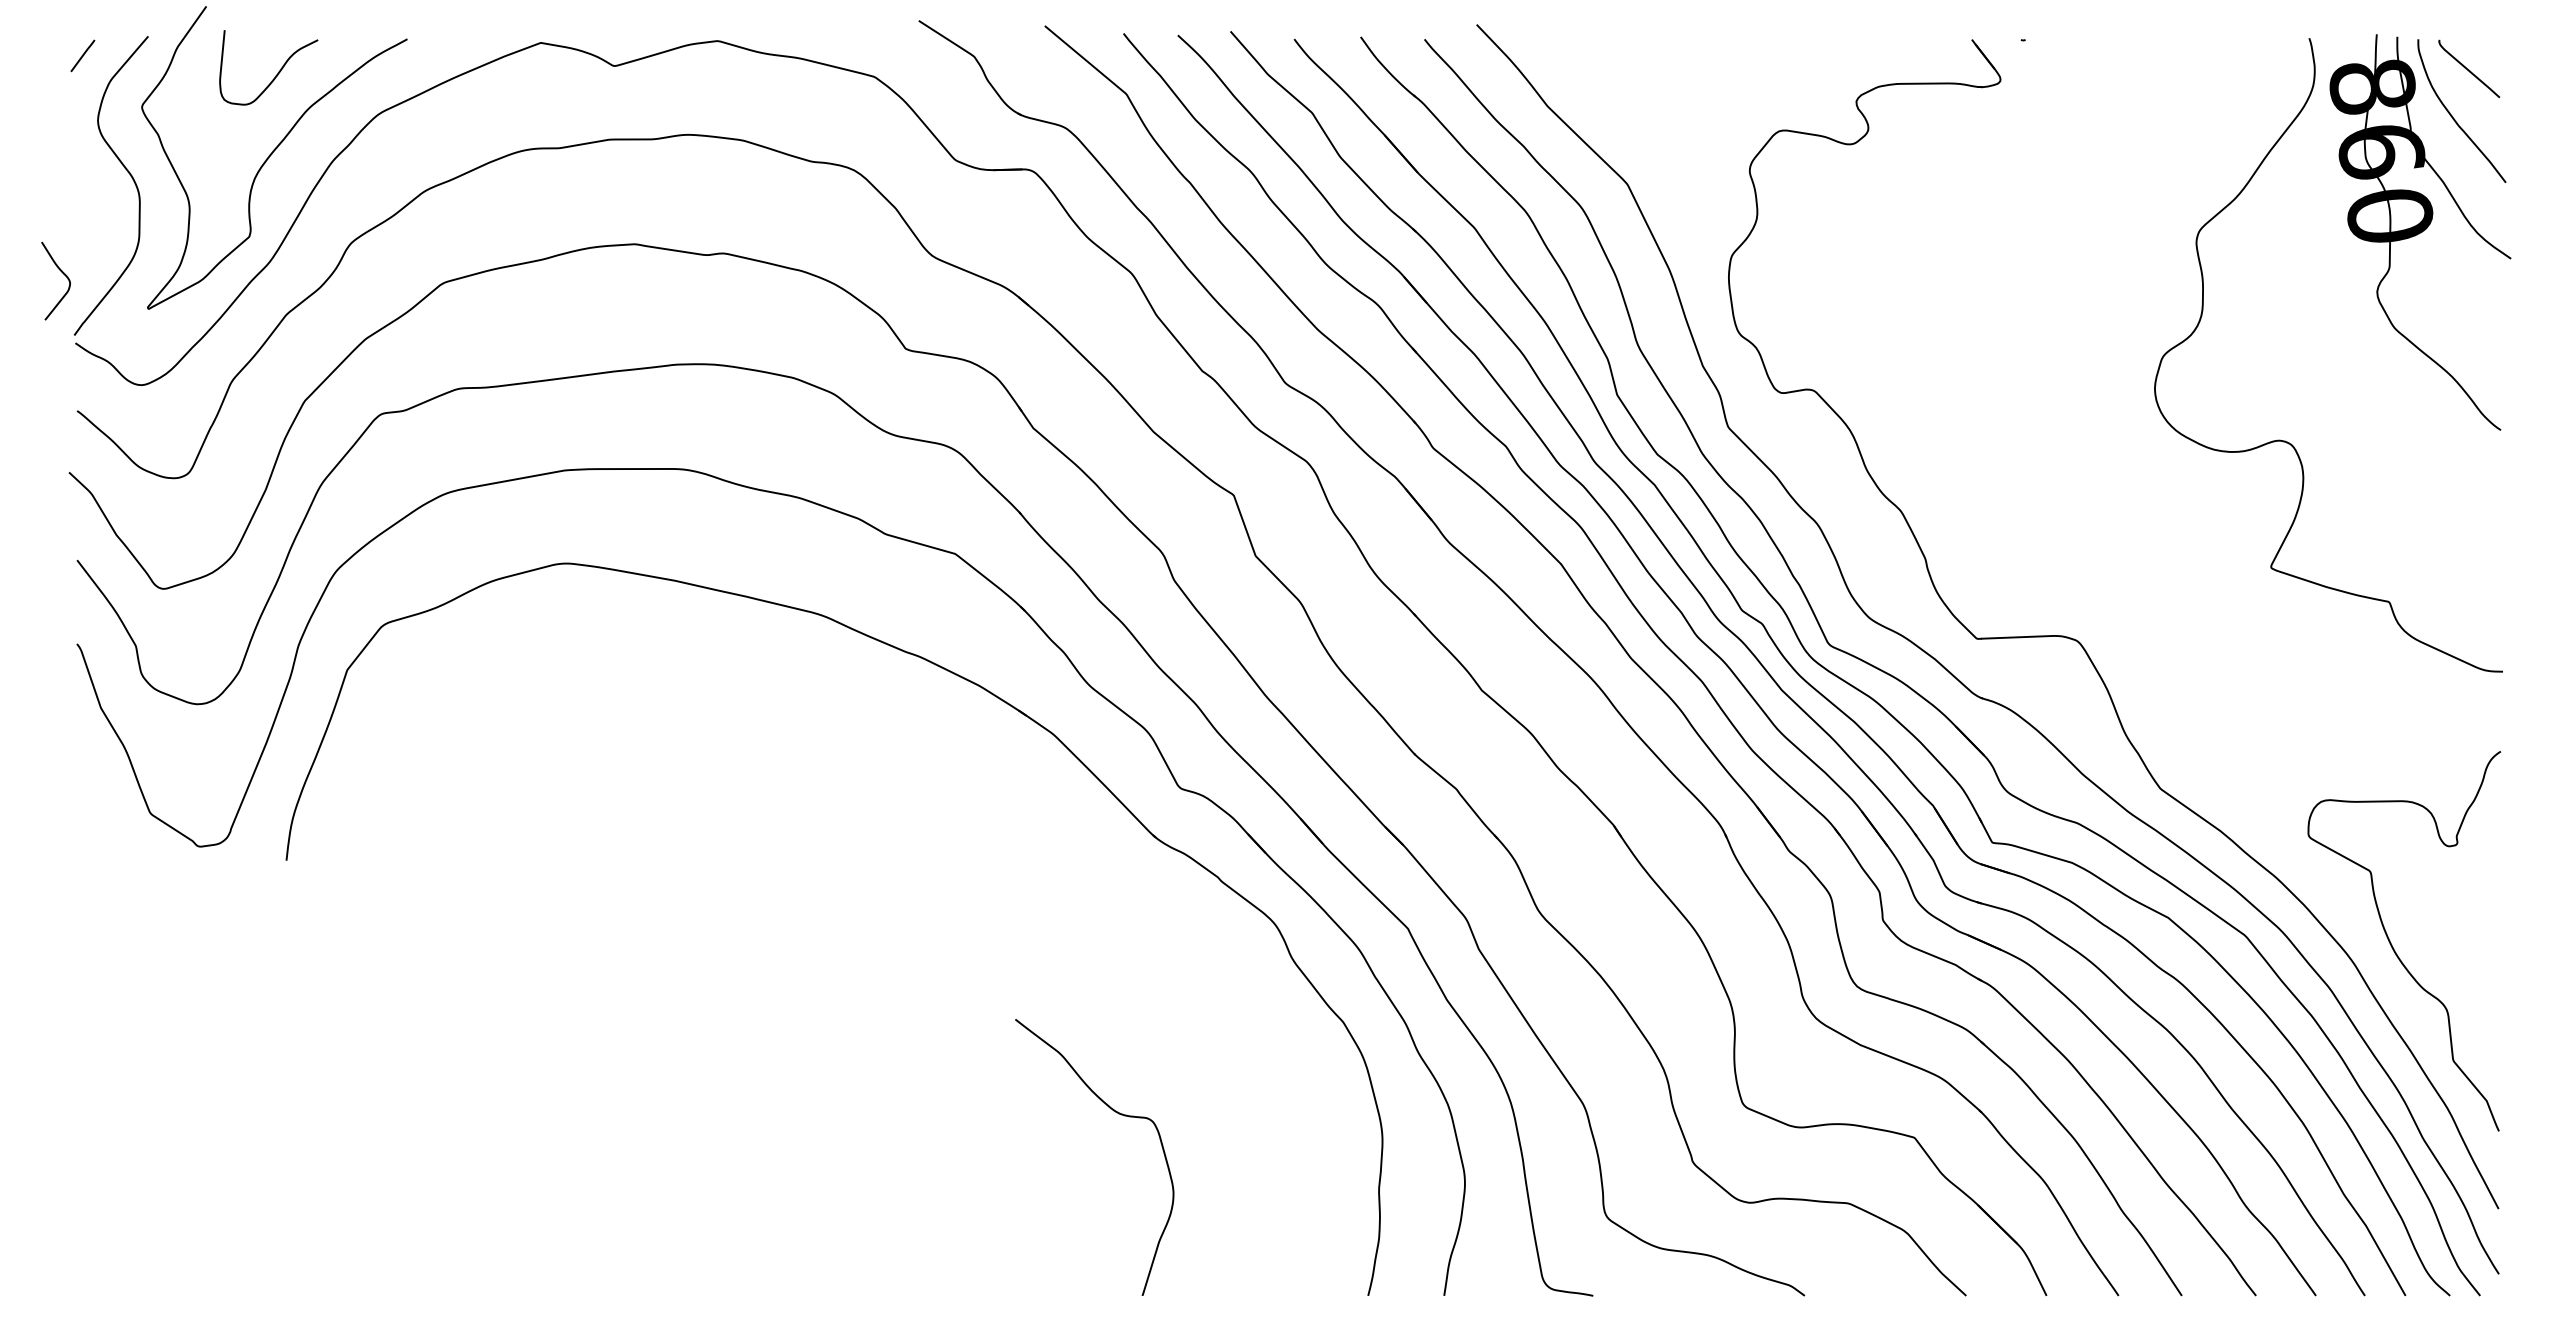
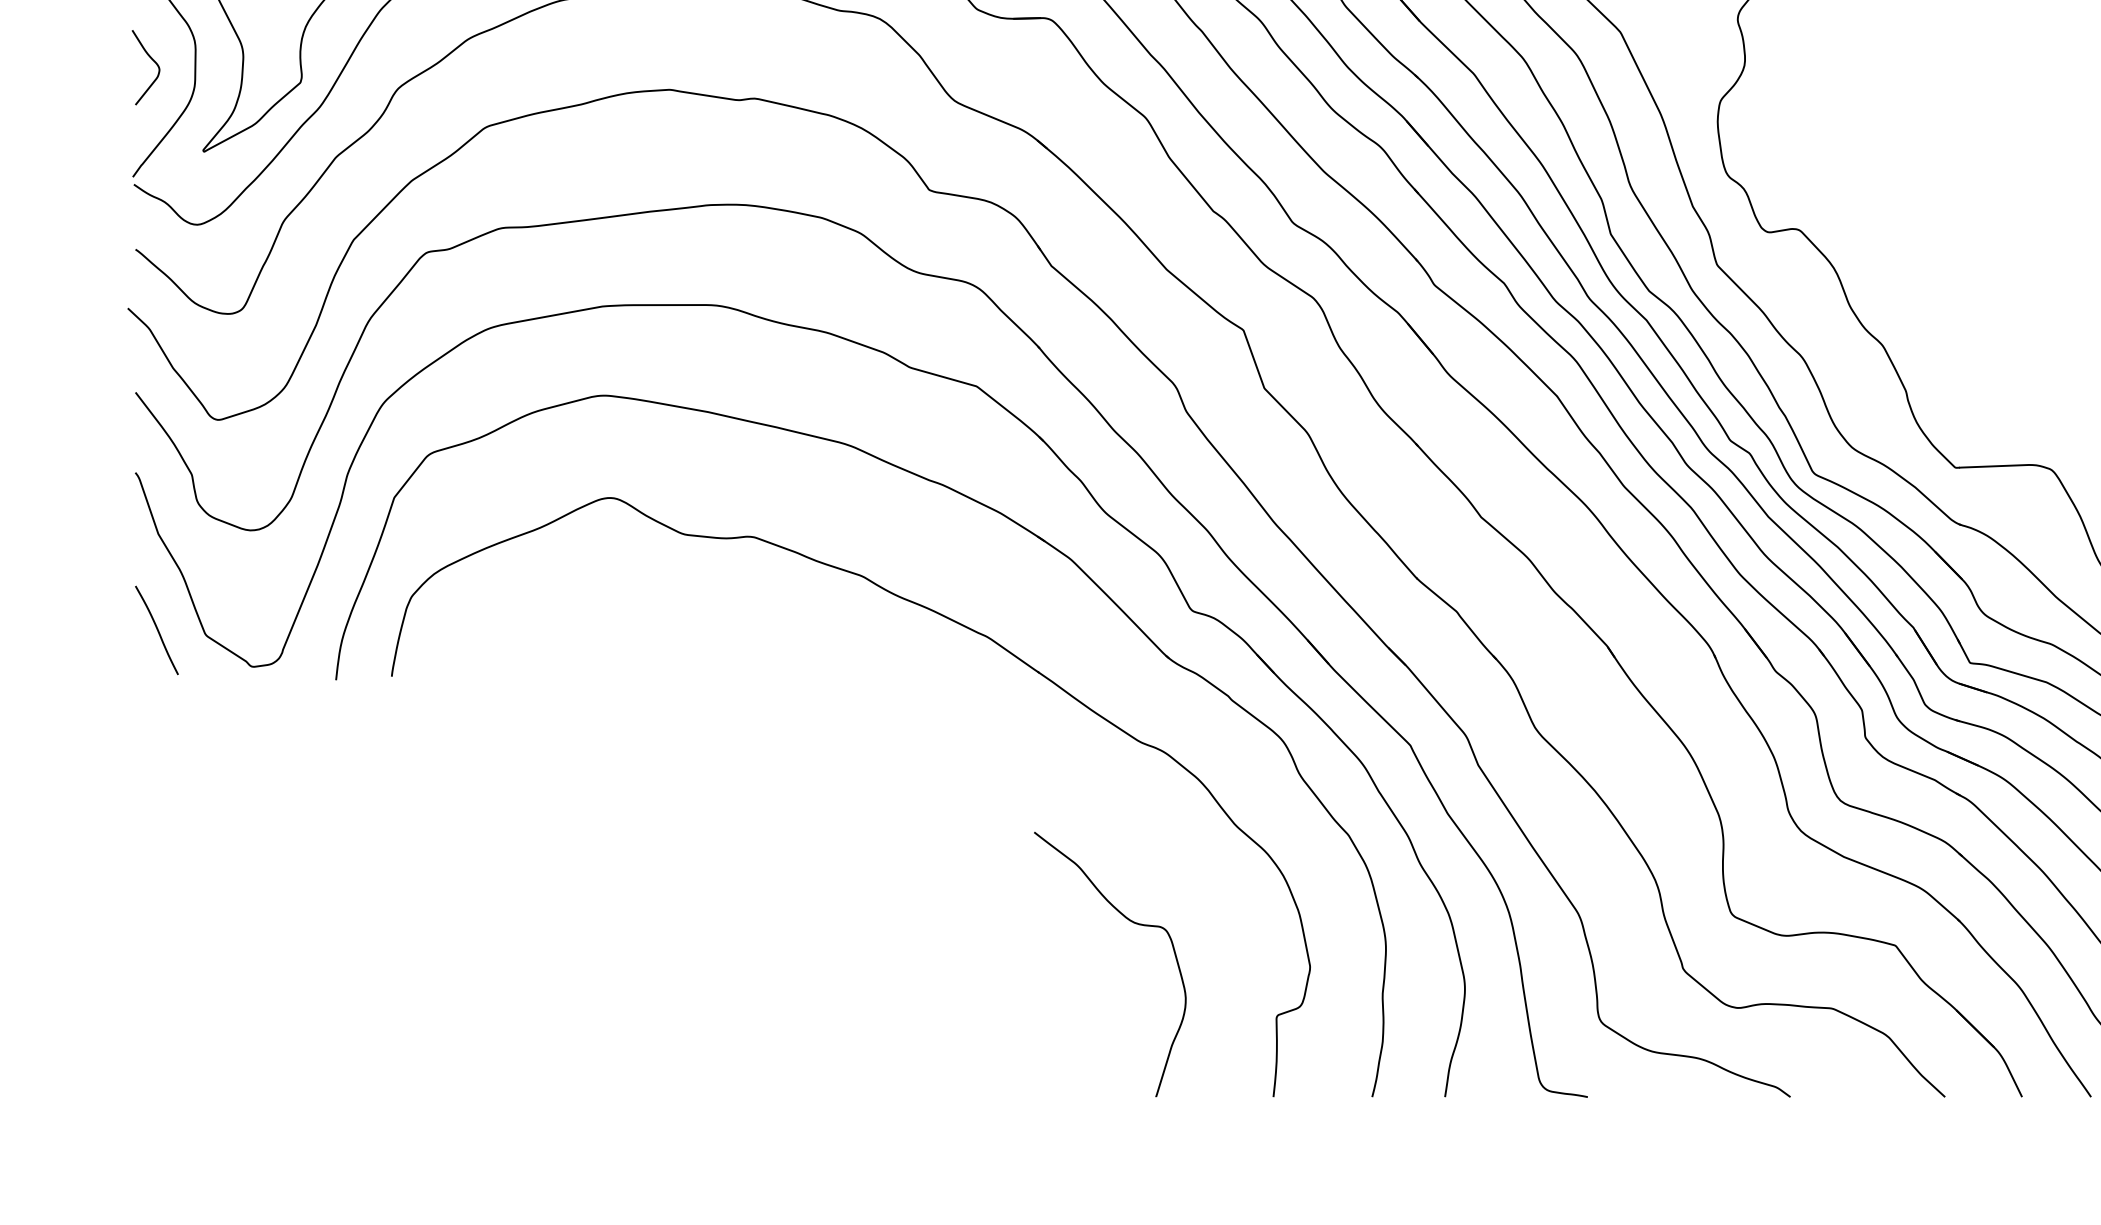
curve: (62, 273) -> (152, 60), moved
part: (911, 790) -> (934, 613), added
curve: (99, 808) -> (156, 630), added

